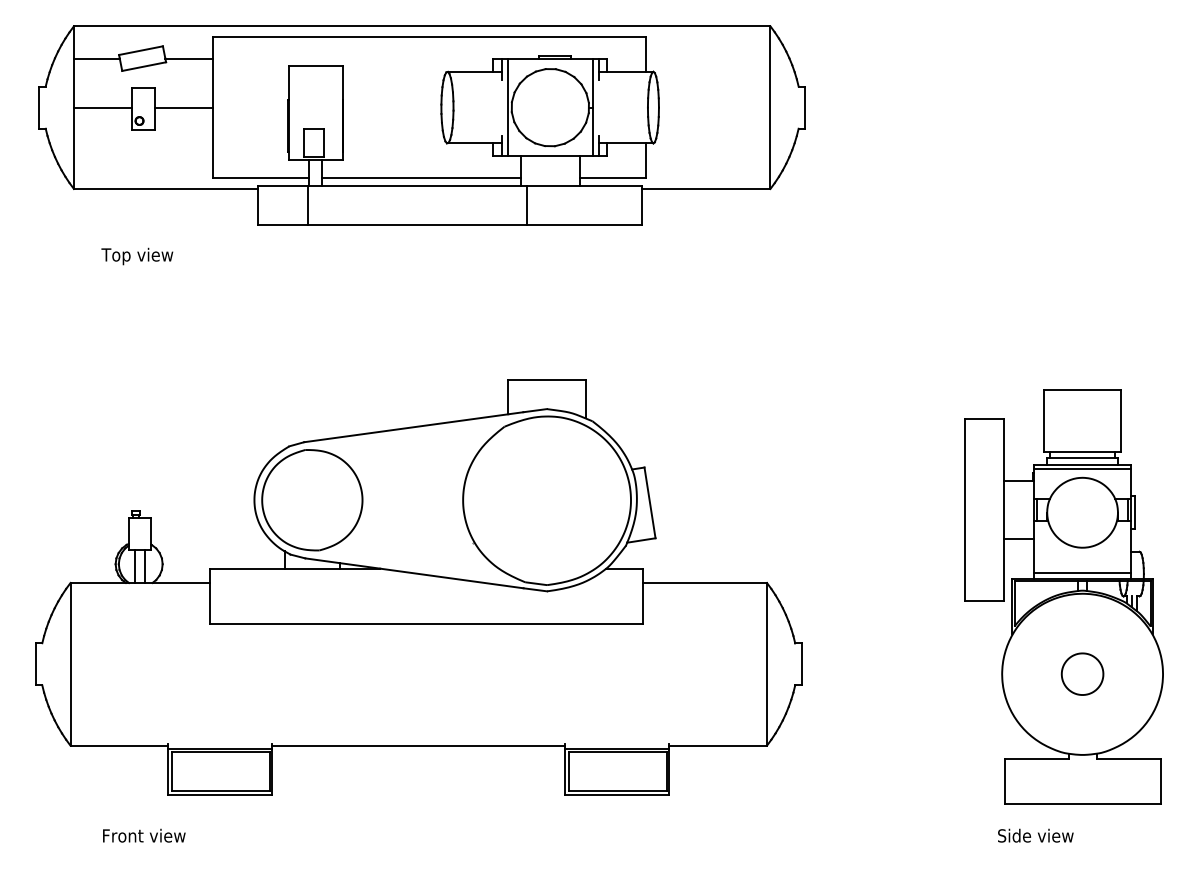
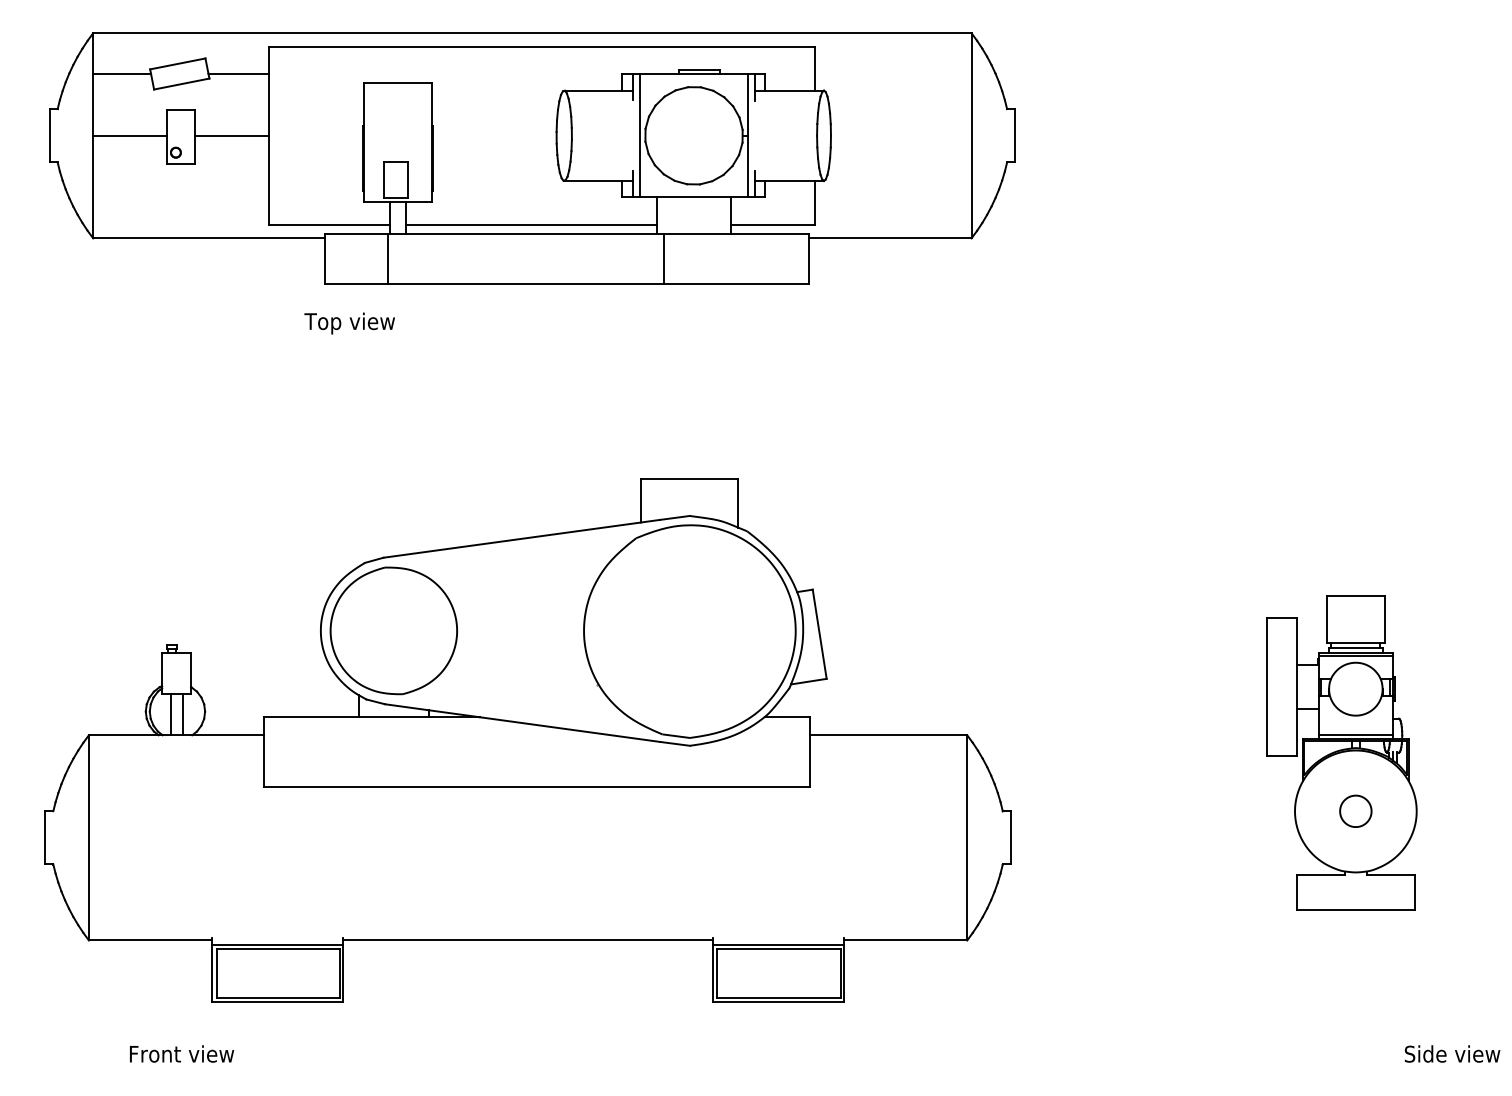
text: (137, 256) -> (349, 323), moved
part: (1063, 596) -> (1341, 752), size x0.6
text: (1035, 835) -> (1452, 1053), moved

